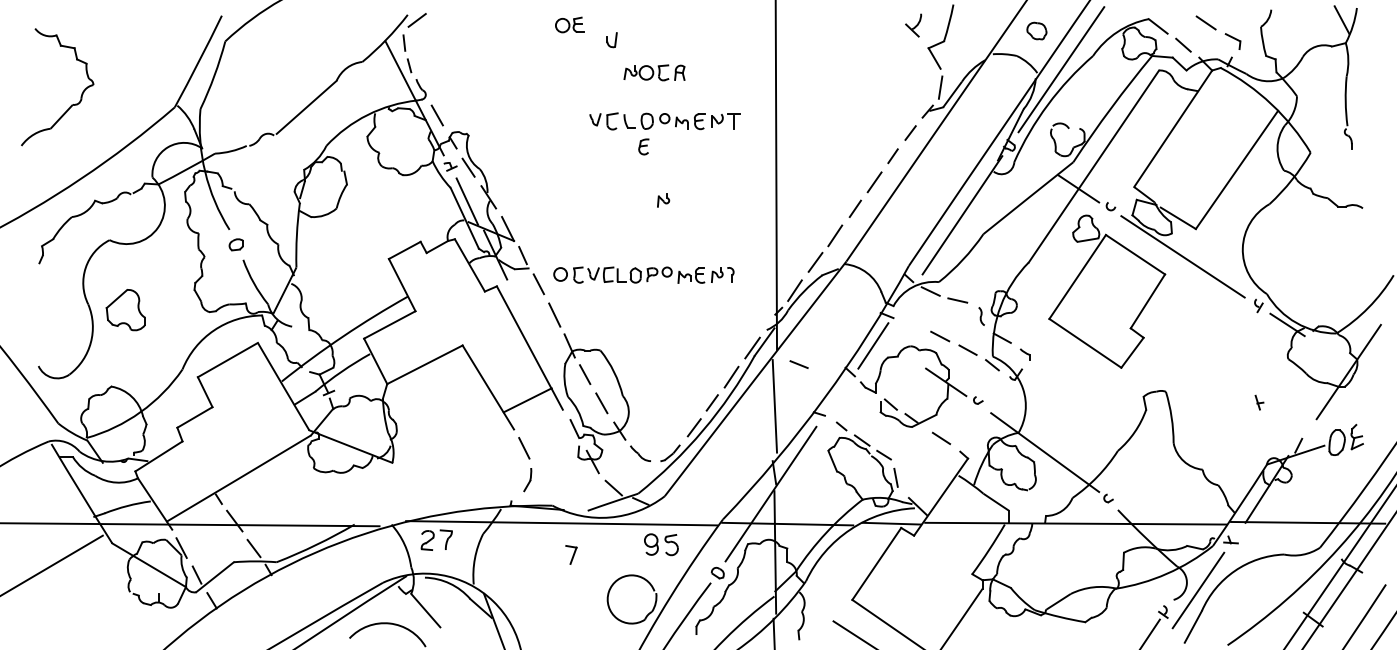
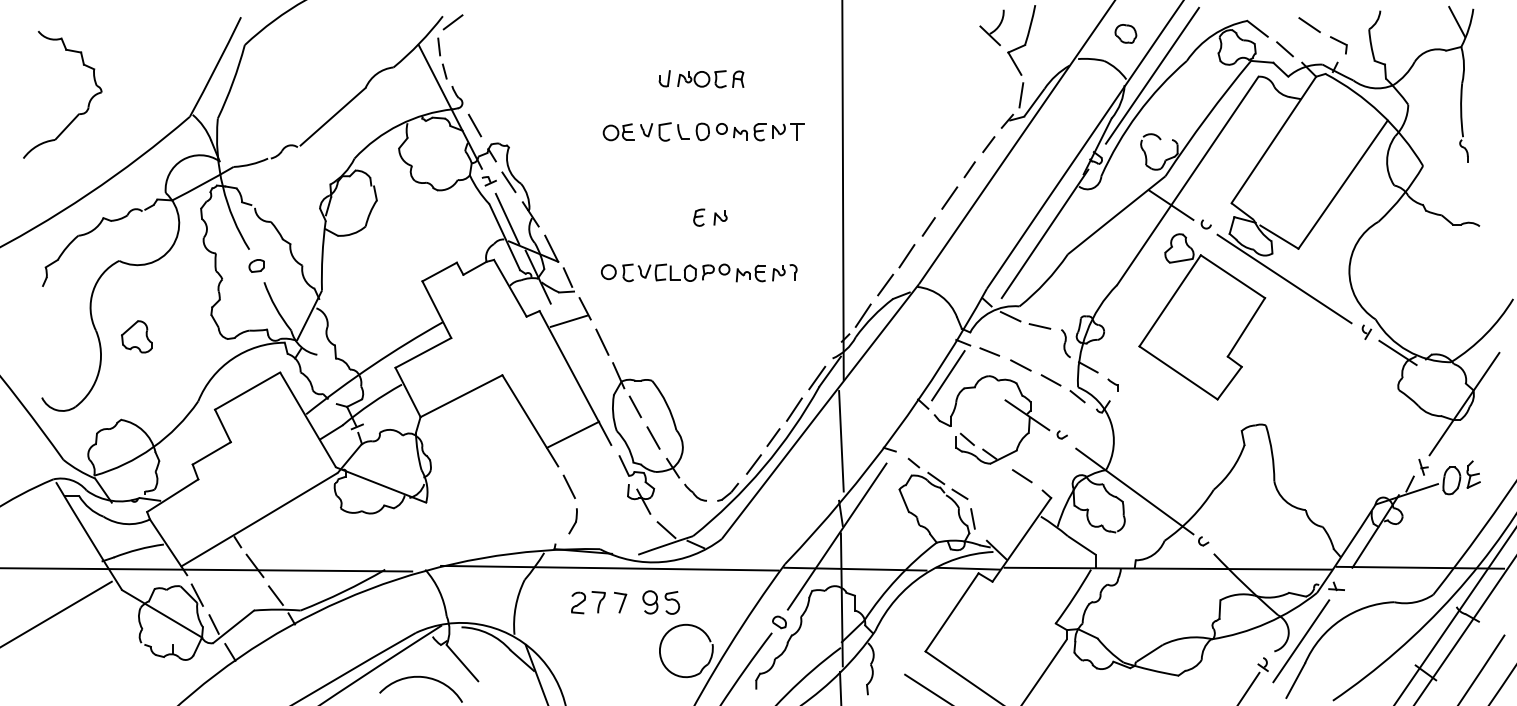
part: (569, 25) -> (618, 132), moved
part: (913, 25) -> (991, 27), size x1.43
part: (611, 39) -> (664, 78), moved
part: (644, 146) -> (699, 217), moved
part: (644, 274) -> (699, 272), moved
line: (523, 295) -> (568, 320), added
part: (125, 309) -> (136, 336), size x0.71
part: (981, 316) -> (1065, 343), size x1.43
line: (798, 364) -> (989, 351), moved
part: (1259, 401) -> (1423, 466), moved
part: (436, 540) -> (588, 602), moved
part: (661, 544) -> (661, 602), moved

